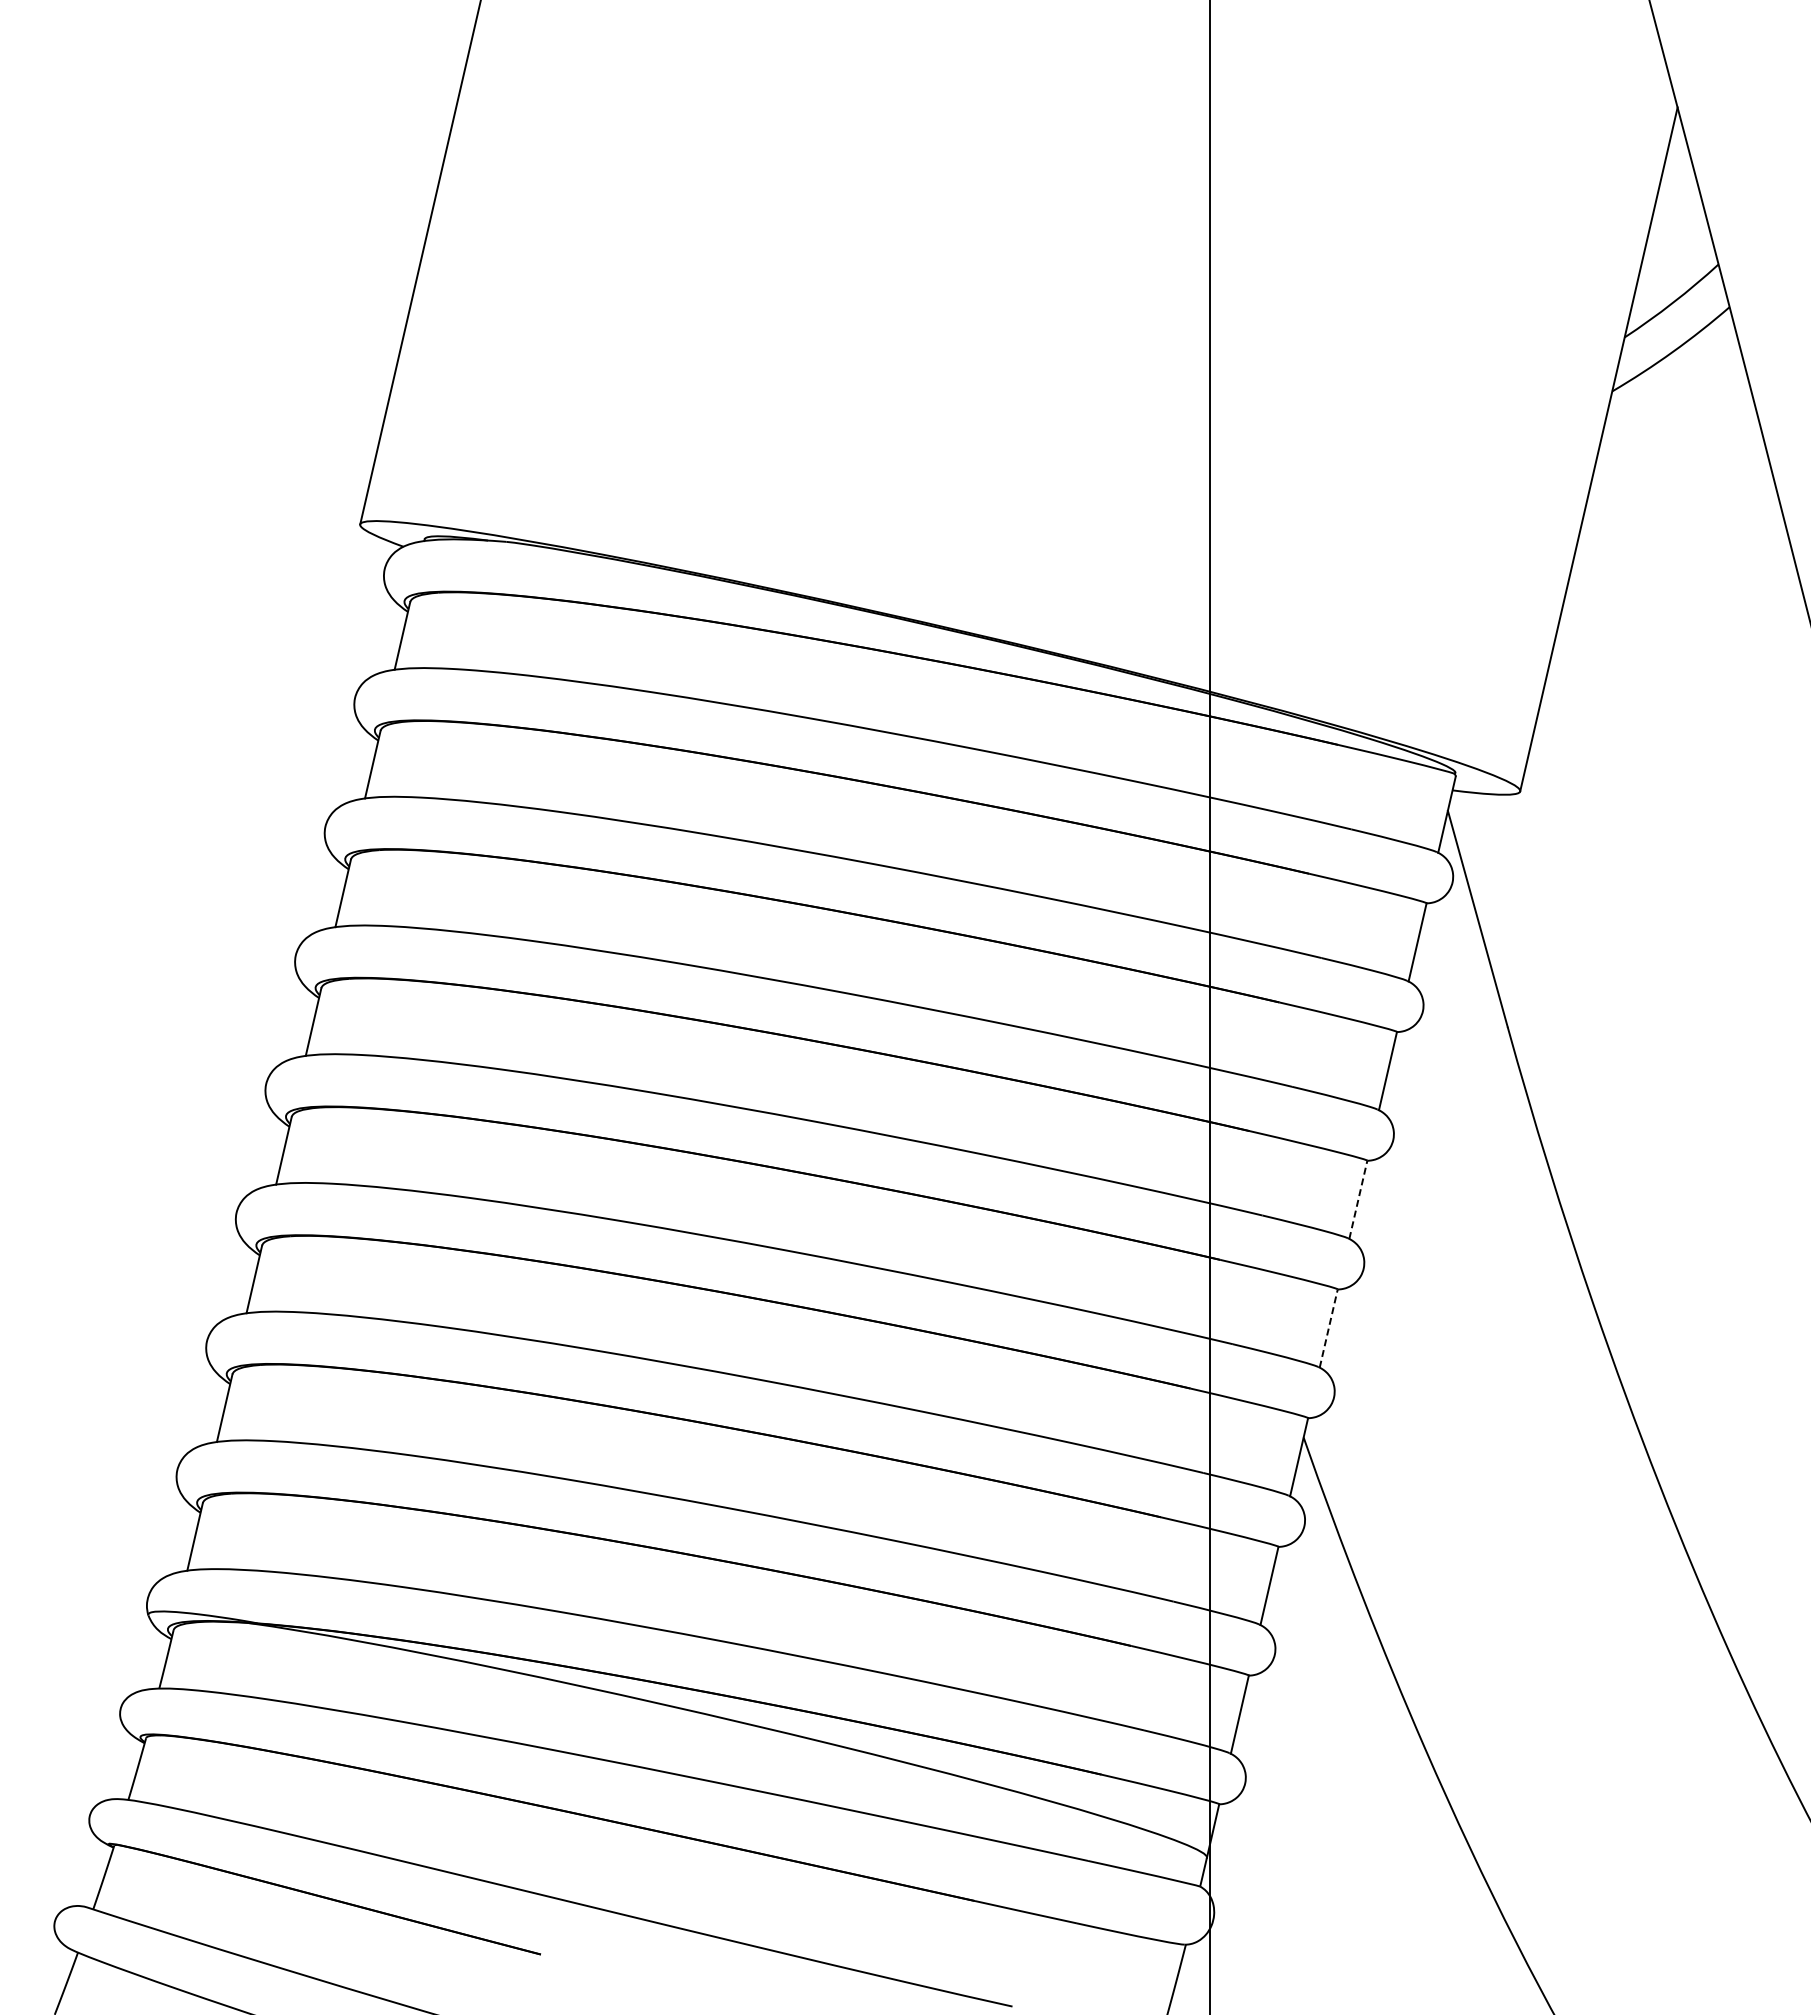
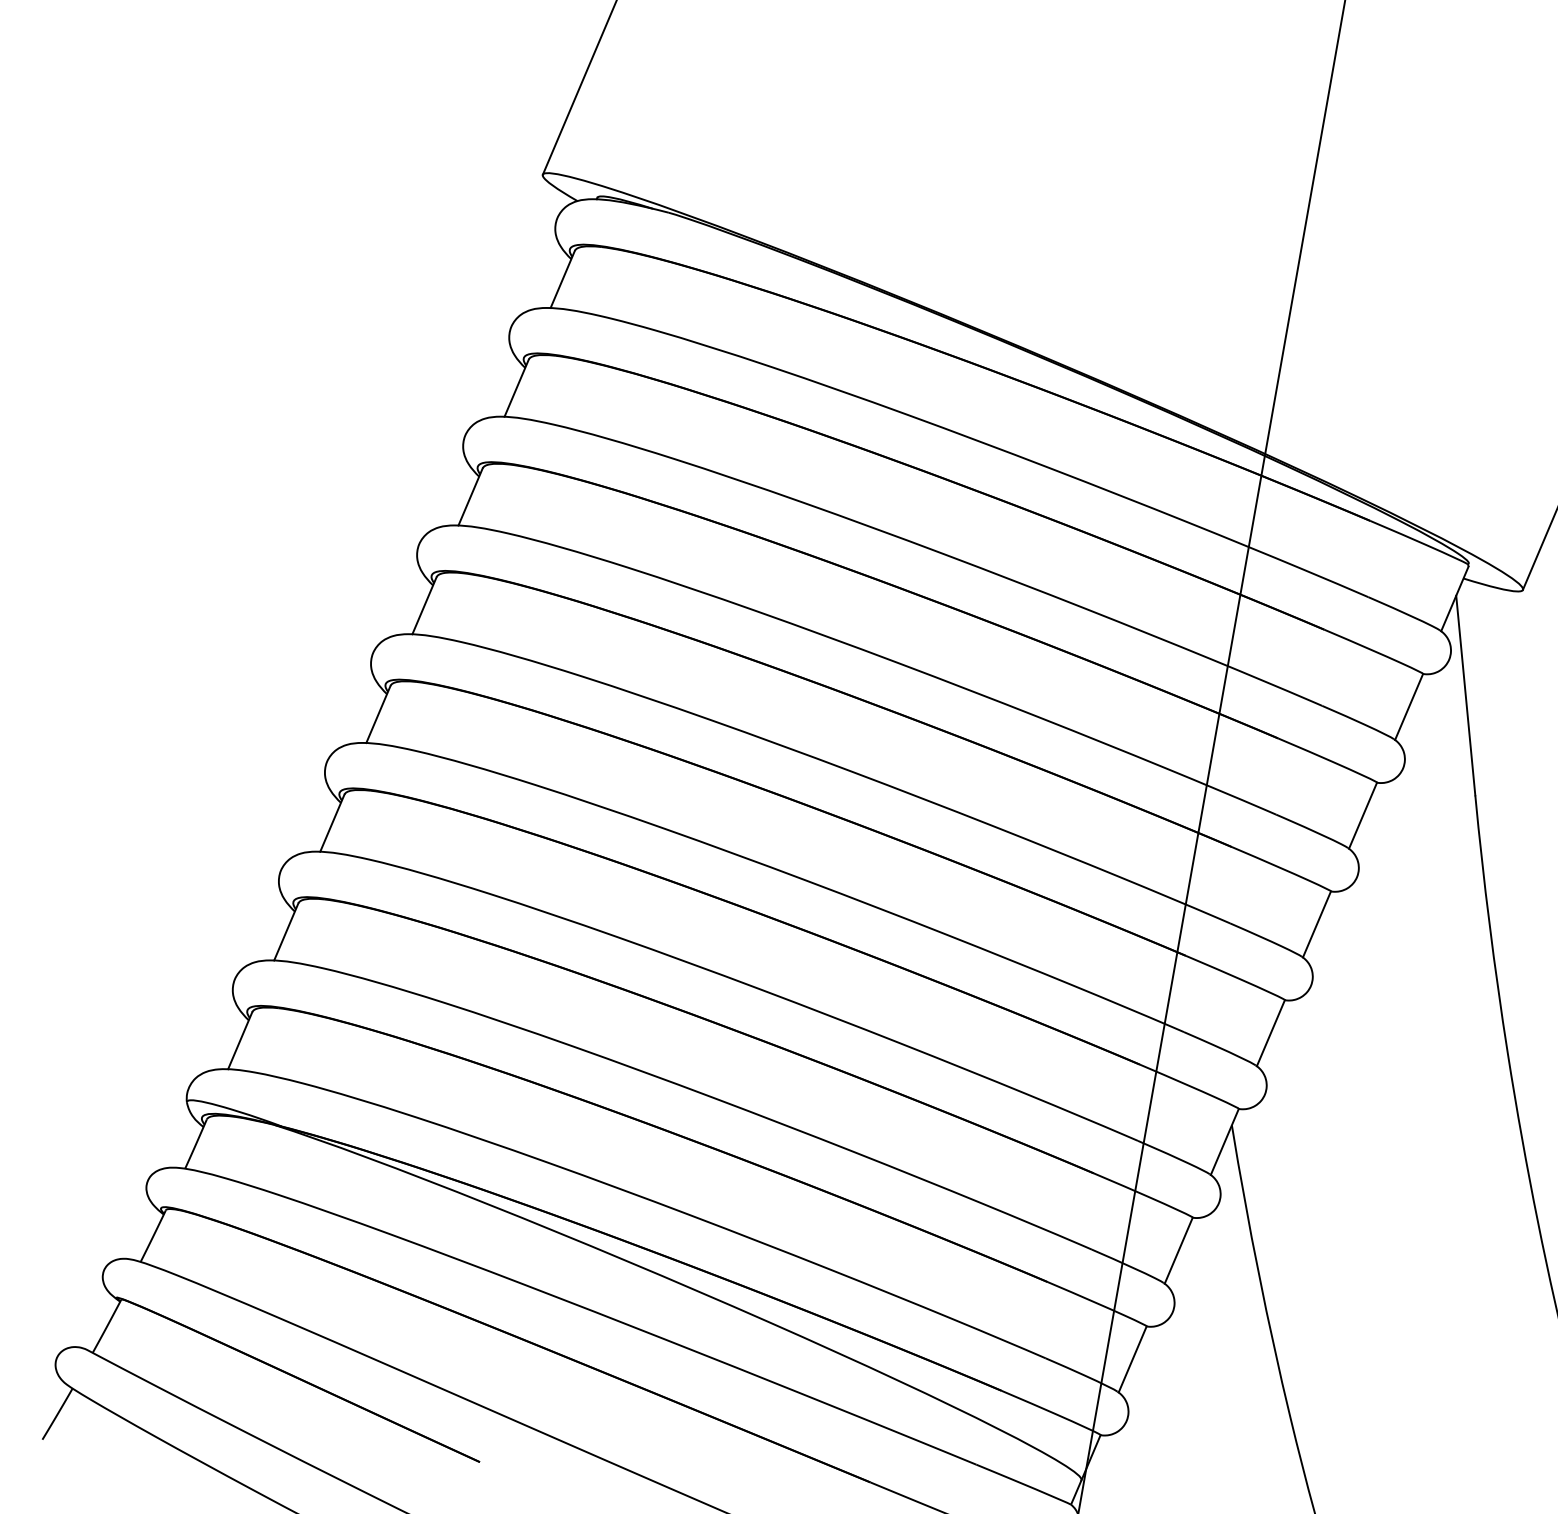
line: (1358, 1199) -> (1317, 924), dashed -> solid
line: (1328, 1328) -> (1270, 1033), dashed -> solid

